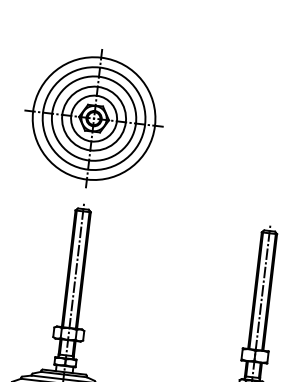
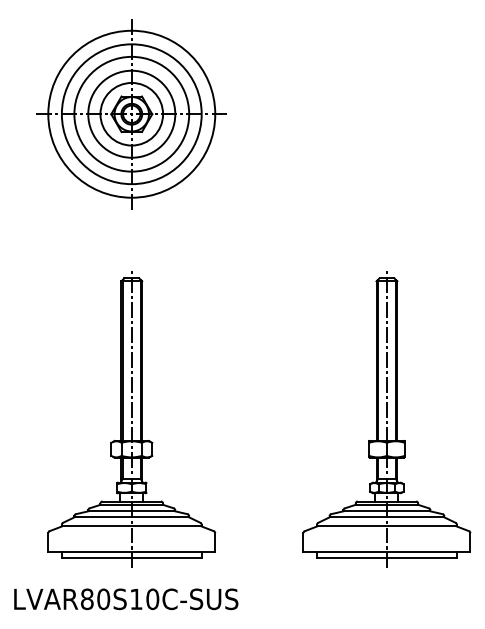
part: (93, 118) -> (131, 114), moved

